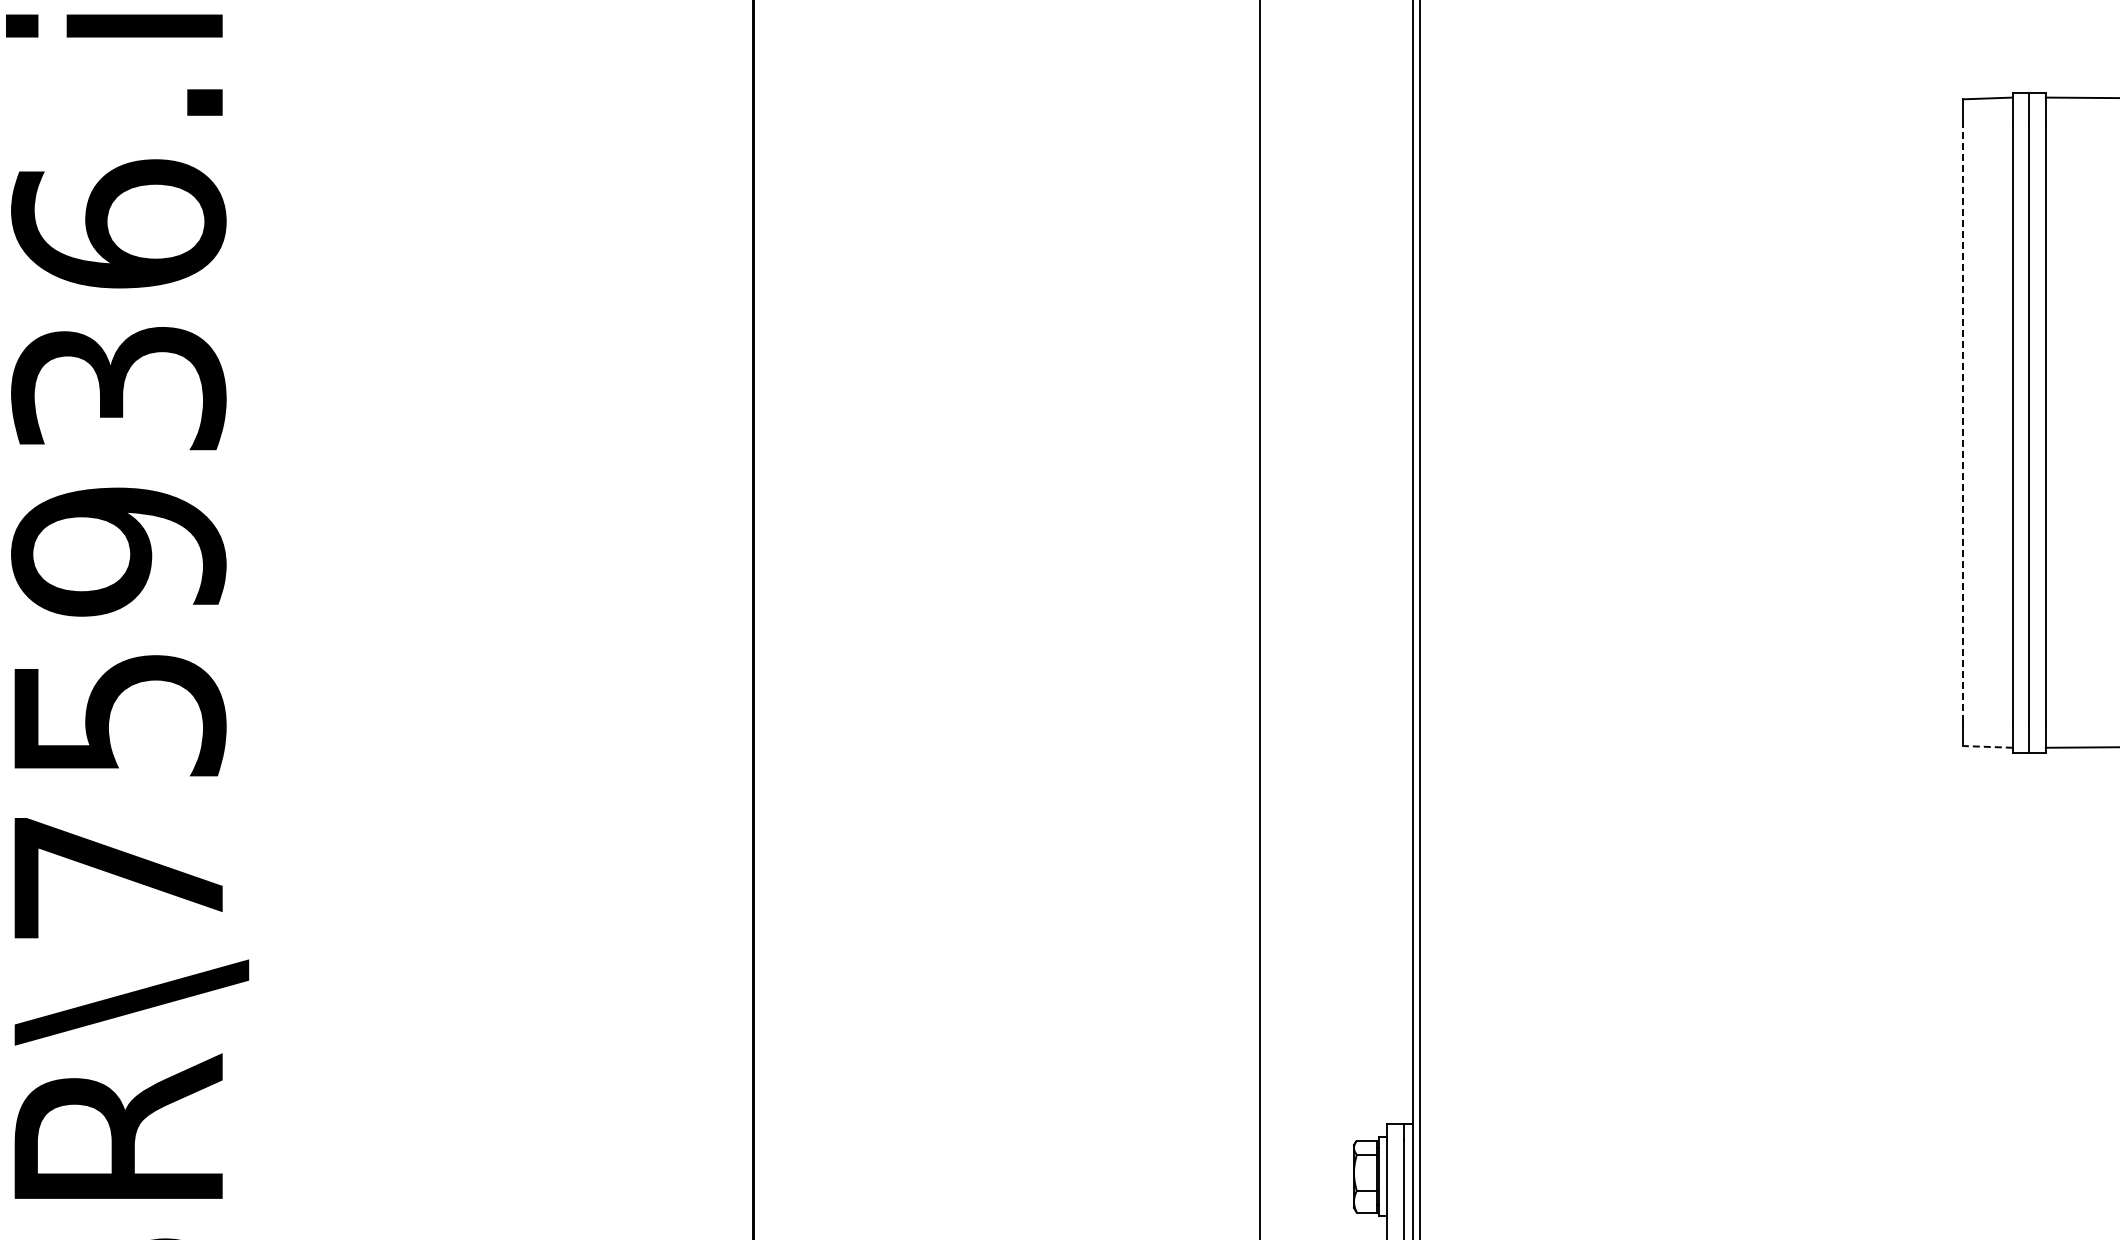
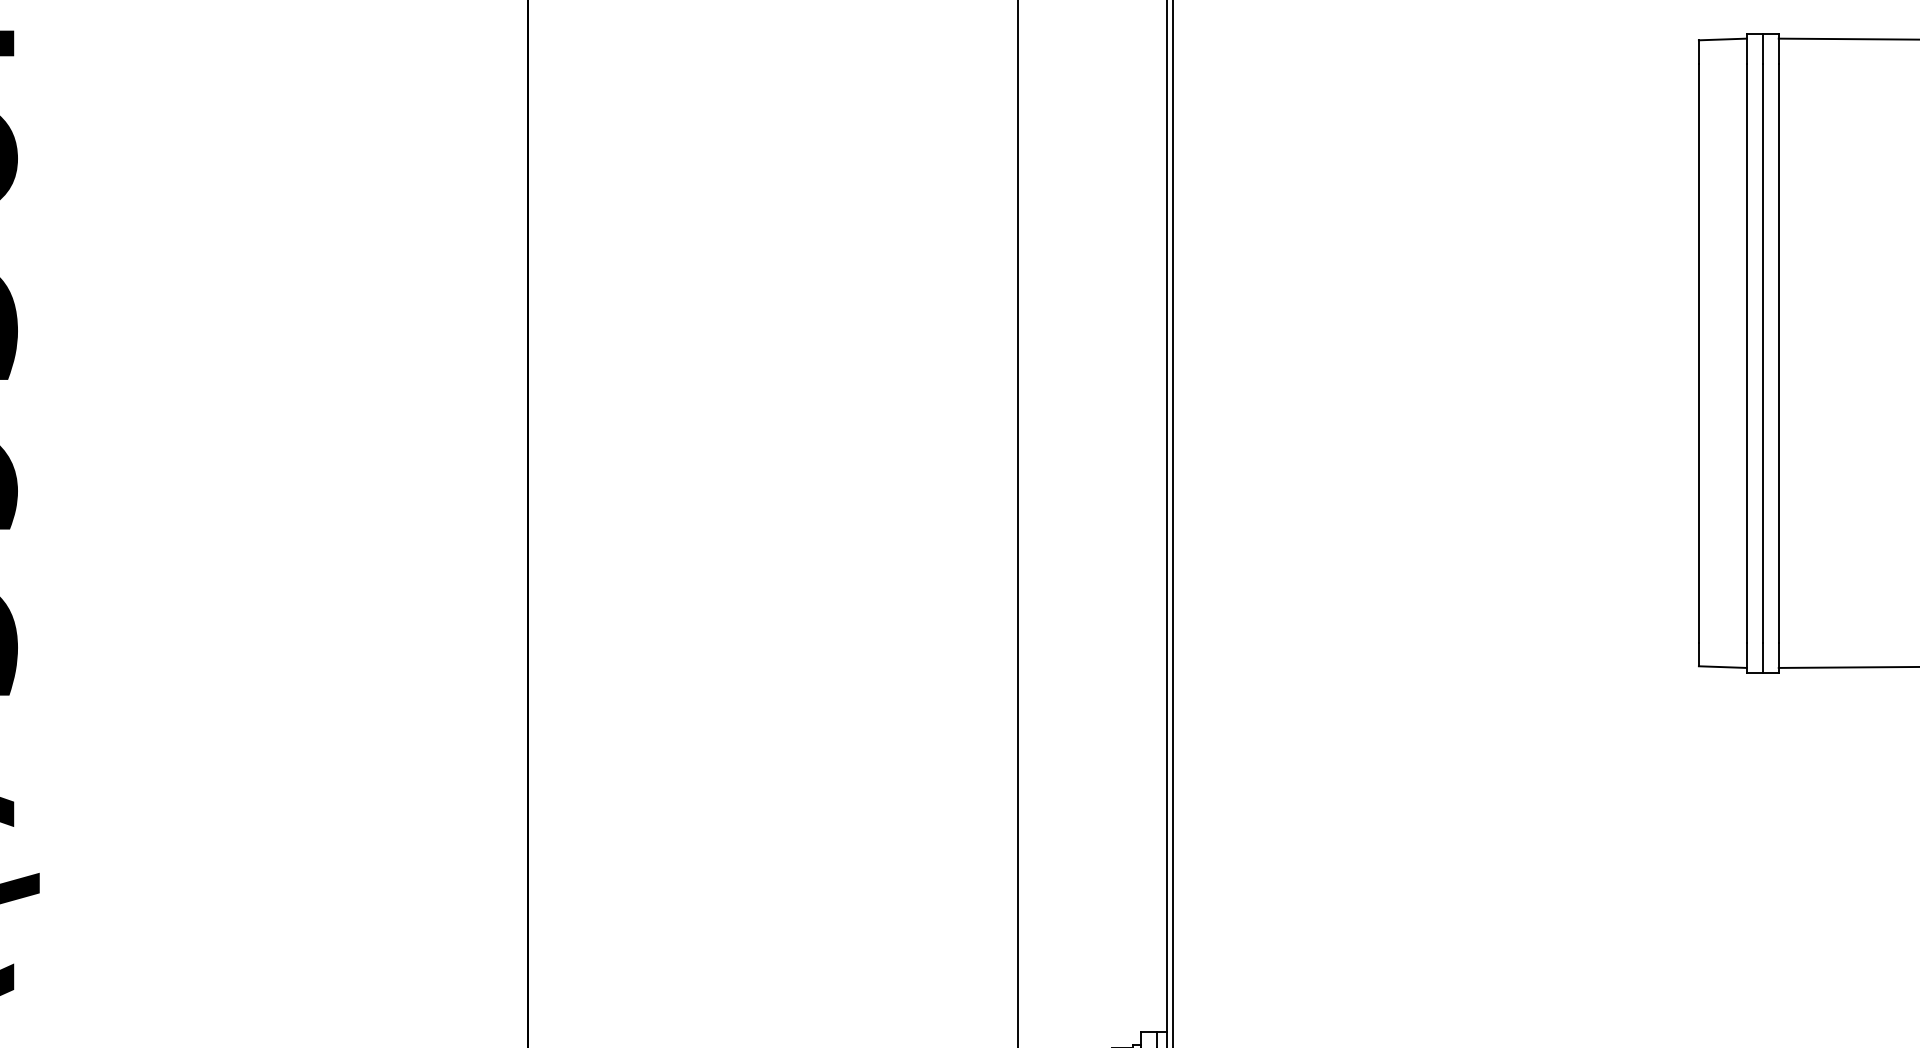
line: (1963, 422) -> (1699, 353), dashed -> solid
line: (1988, 746) -> (1723, 666), dashed -> solid

